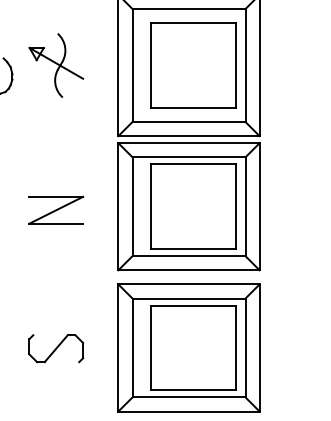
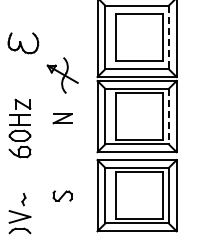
part: (55, 65) -> (62, 75), moved
line: (245, 65) -> (168, 37), solid -> dashed
line: (245, 206) -> (168, 116), solid -> dashed
part: (55, 210) -> (62, 118), size x0.6
part: (55, 347) -> (62, 195), size x0.6

